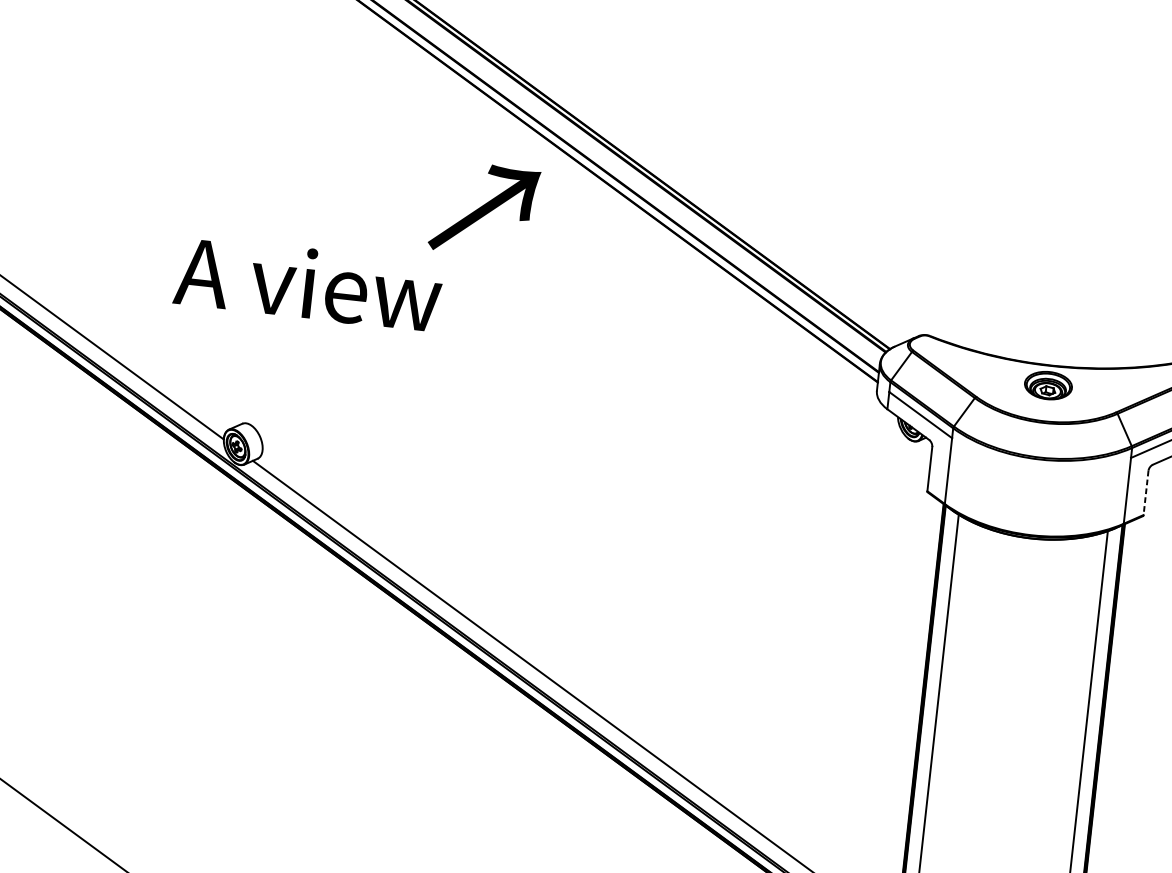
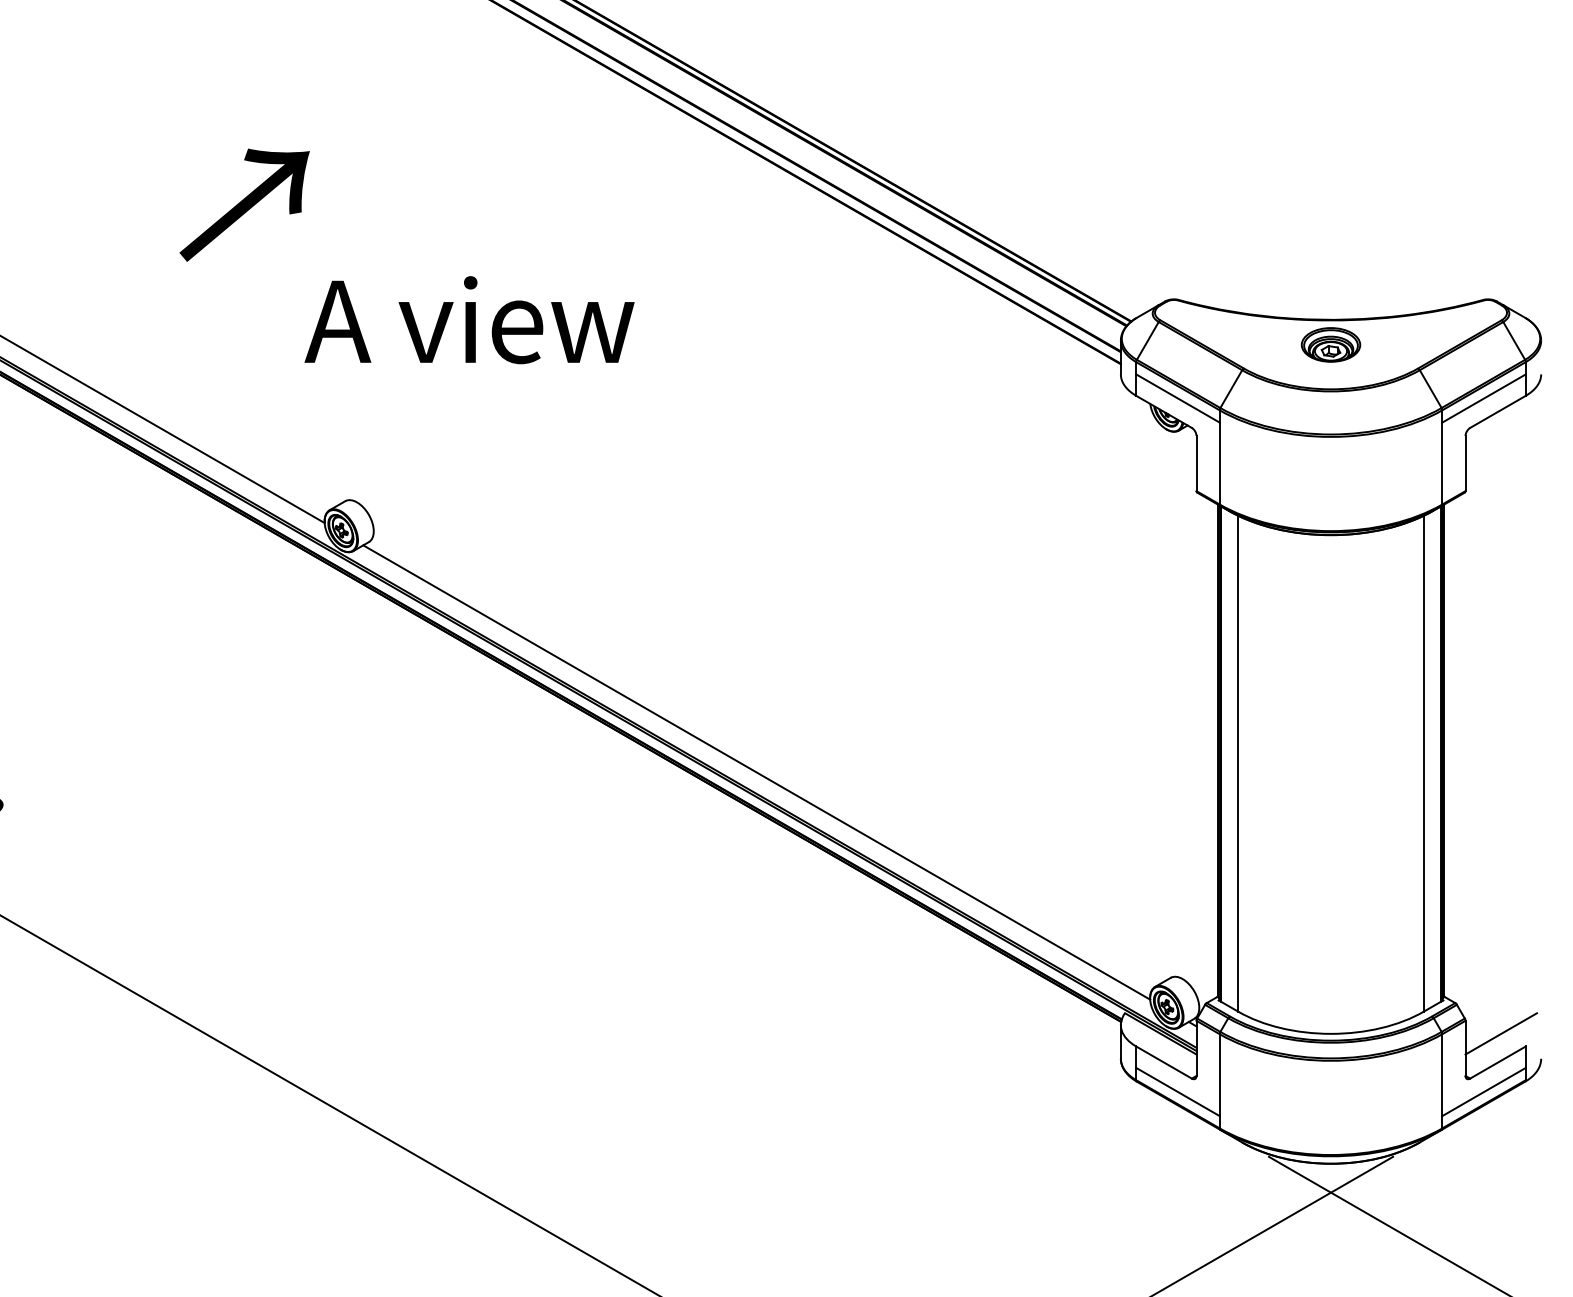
text: (484, 209) -> (244, 204), moved
text: (308, 284) -> (469, 320), moved
line: (1146, 492) -> (1465, 463), dashed -> solid

